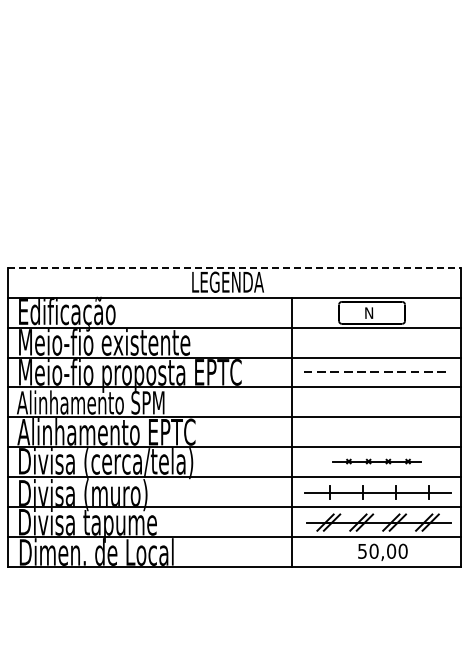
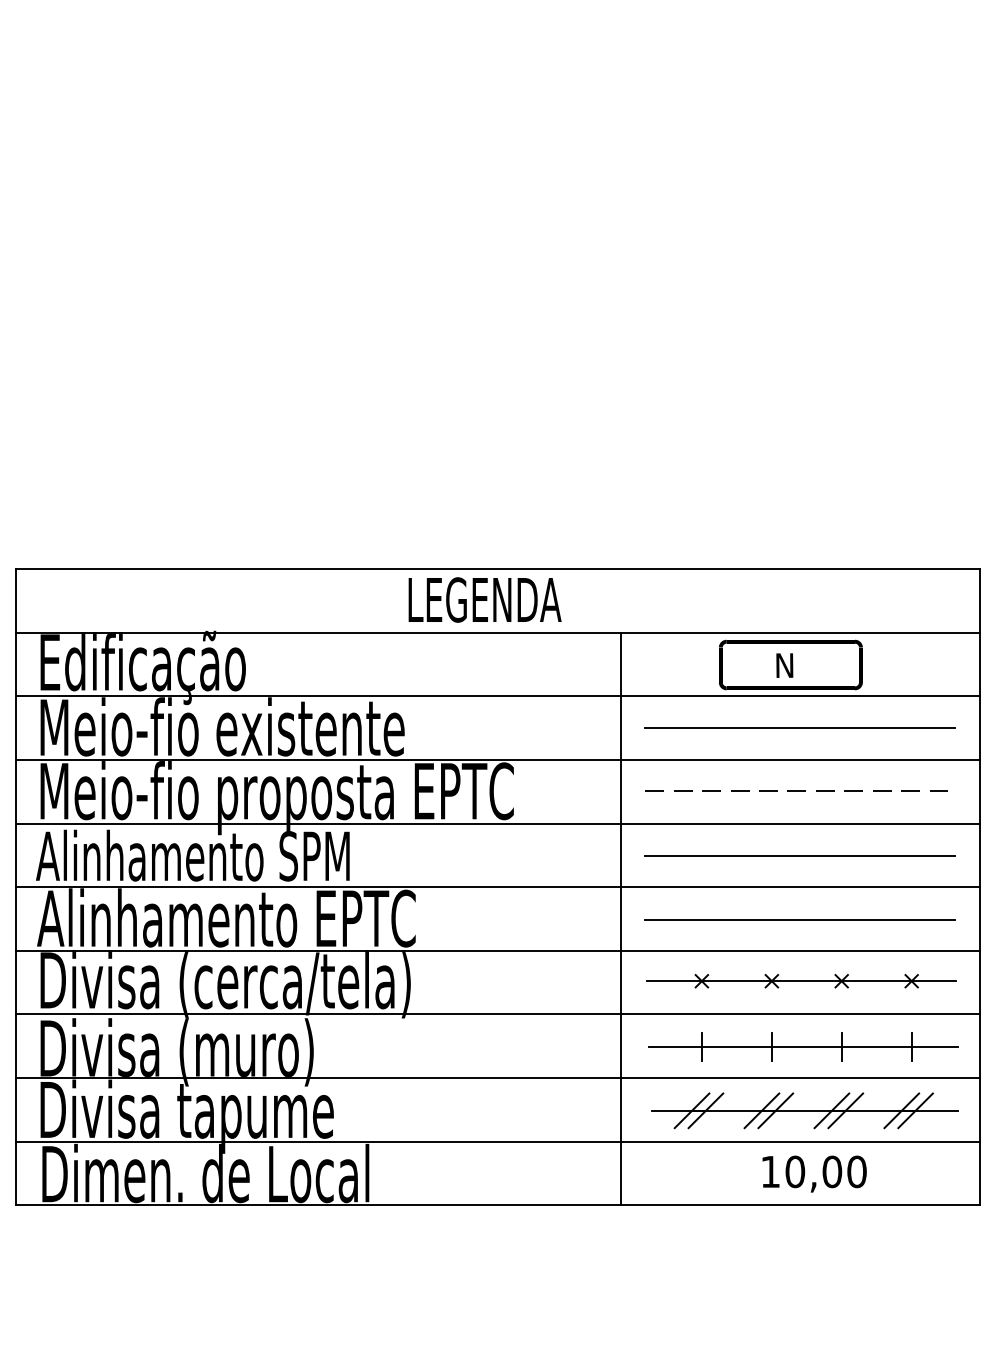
line: (234, 267) -> (498, 568), dashed -> solid
line: (376, 342) -> (800, 728), added
line: (376, 402) -> (800, 855), added
line: (376, 432) -> (800, 919), added
part: (376, 461) -> (800, 980), size x1.67
text: (362, 551) -> (770, 1172), 50,00 -> 10,00

